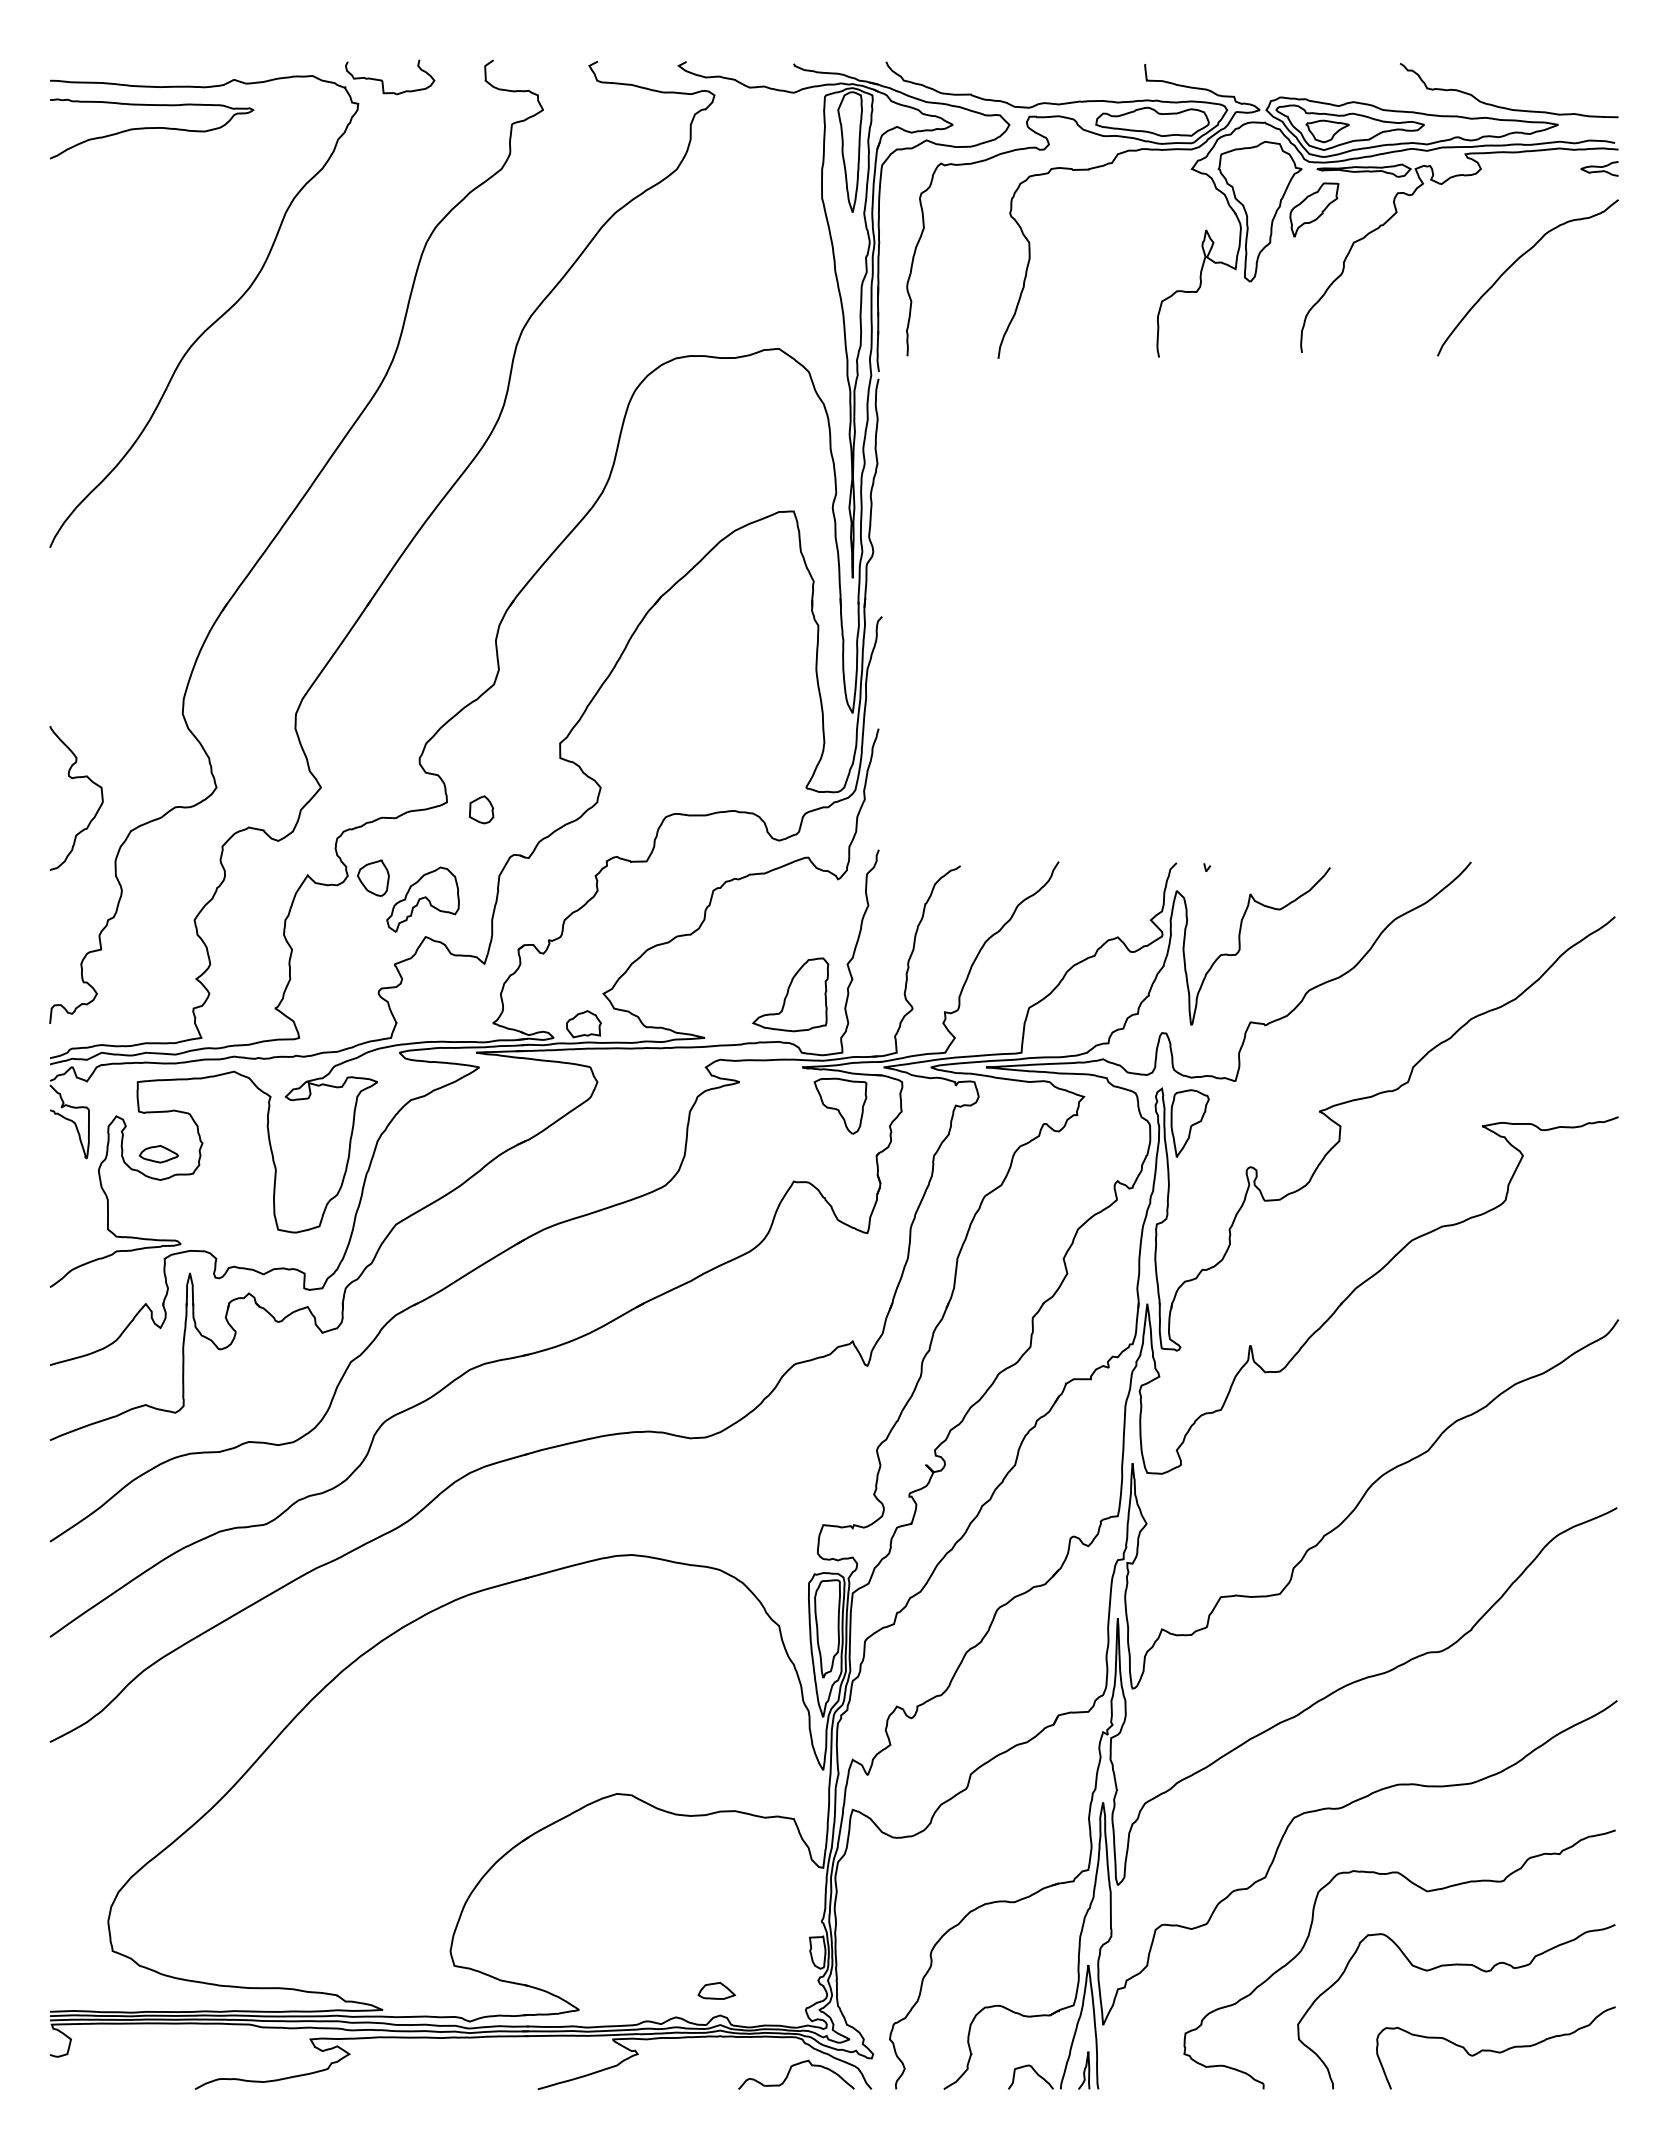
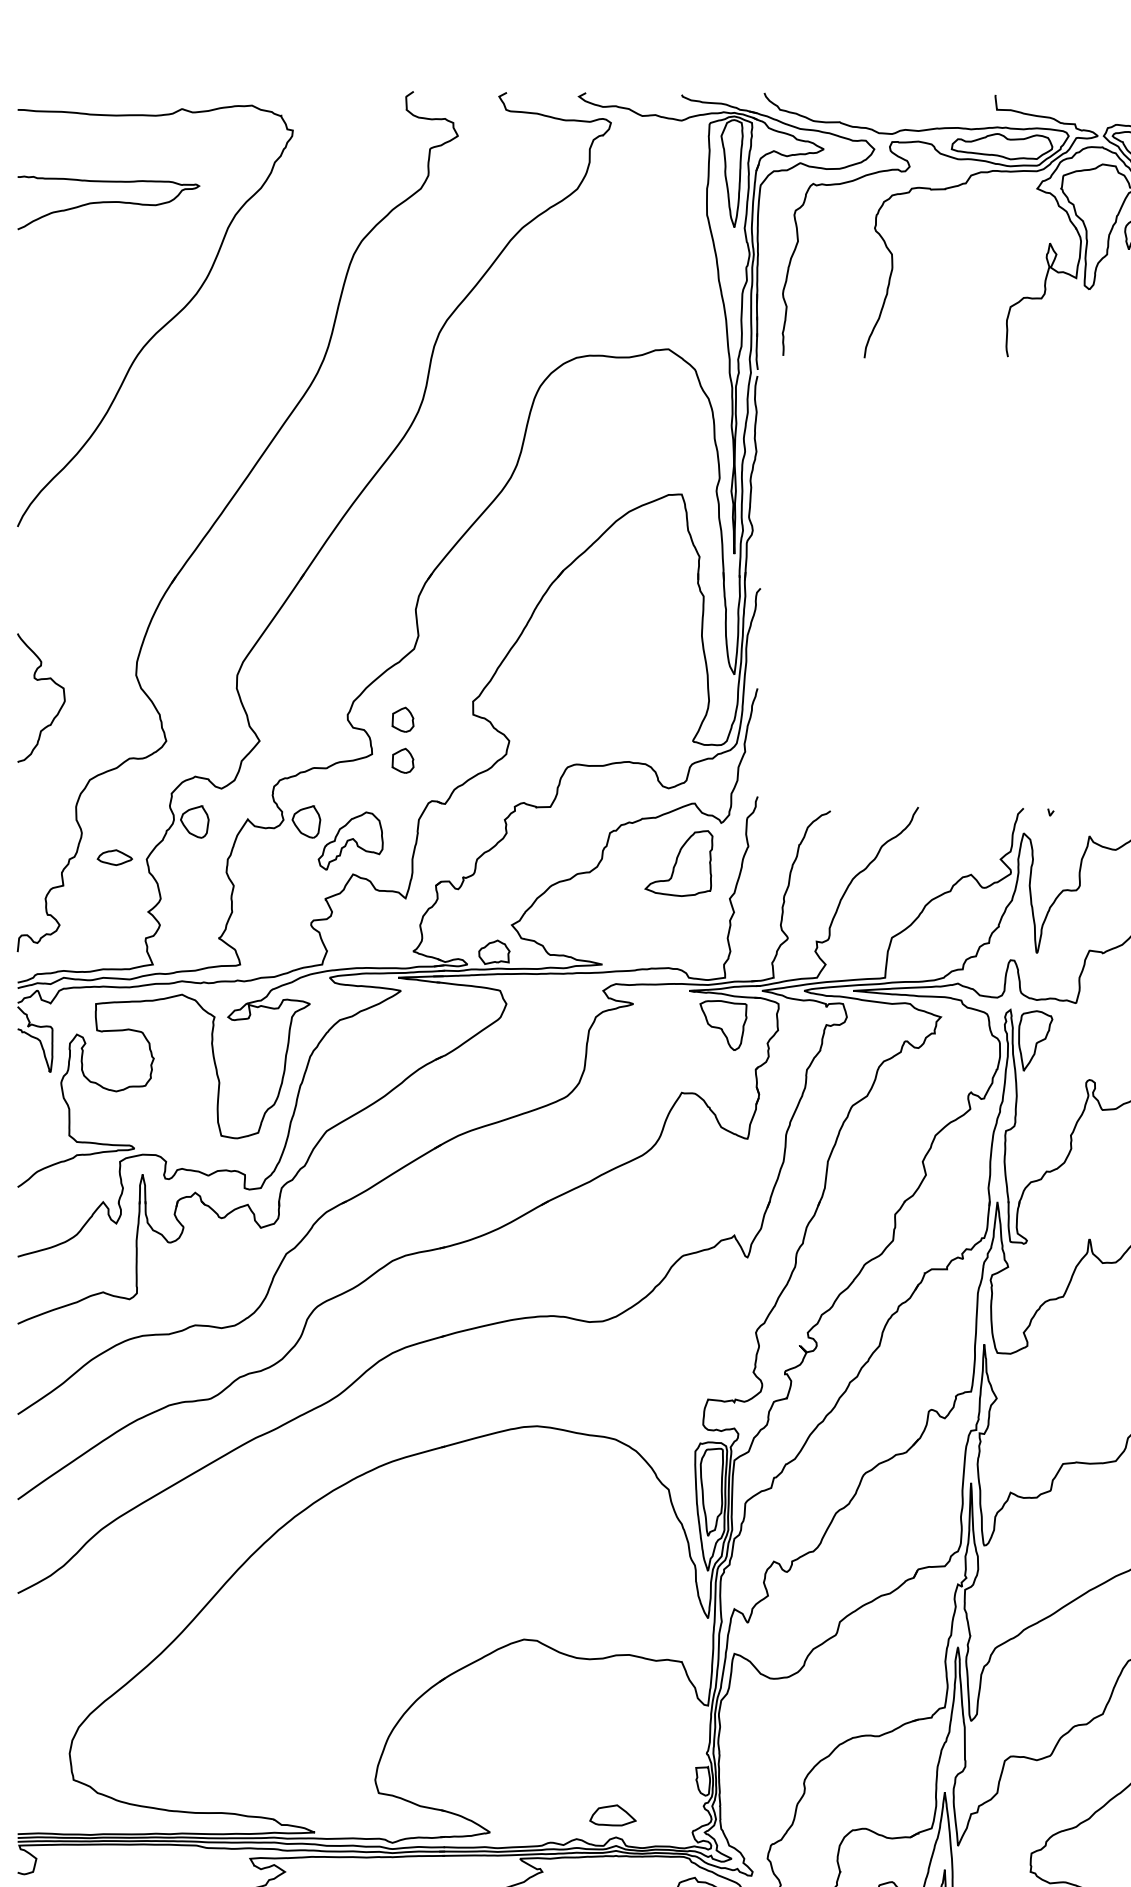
curve: (383, 81) -> (315, 110), removed
curve: (152, 128) -> (109, 202), moved
part: (481, 763) -> (402, 719), added
curve: (72, 779) -> (37, 681), moved
part: (248, 877) -> (194, 821), added
part: (790, 994) -> (678, 863), moved
part: (158, 1154) -> (114, 857), moved
part: (716, 1990) -> (612, 1815), size x1.4

